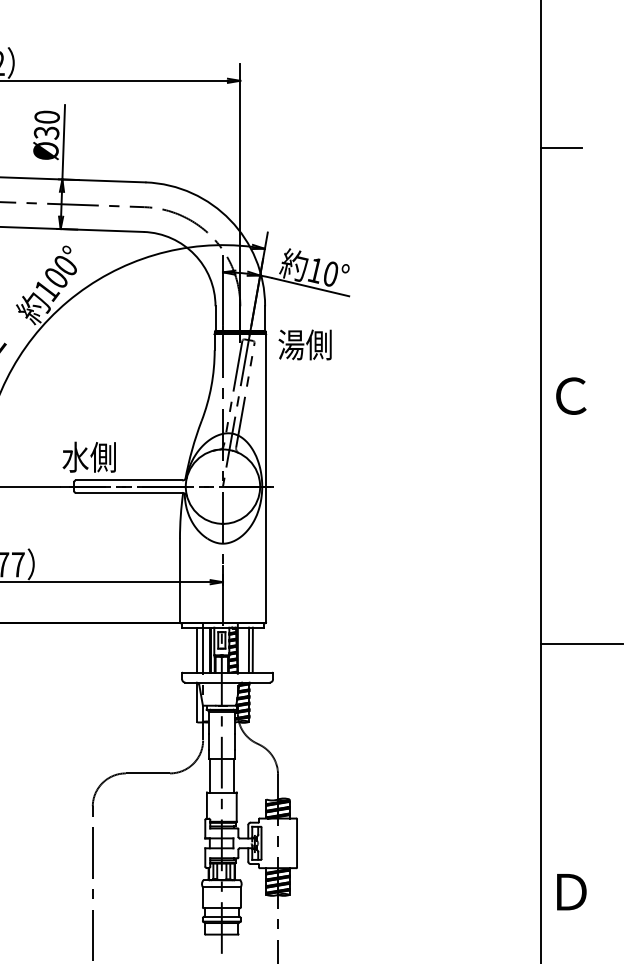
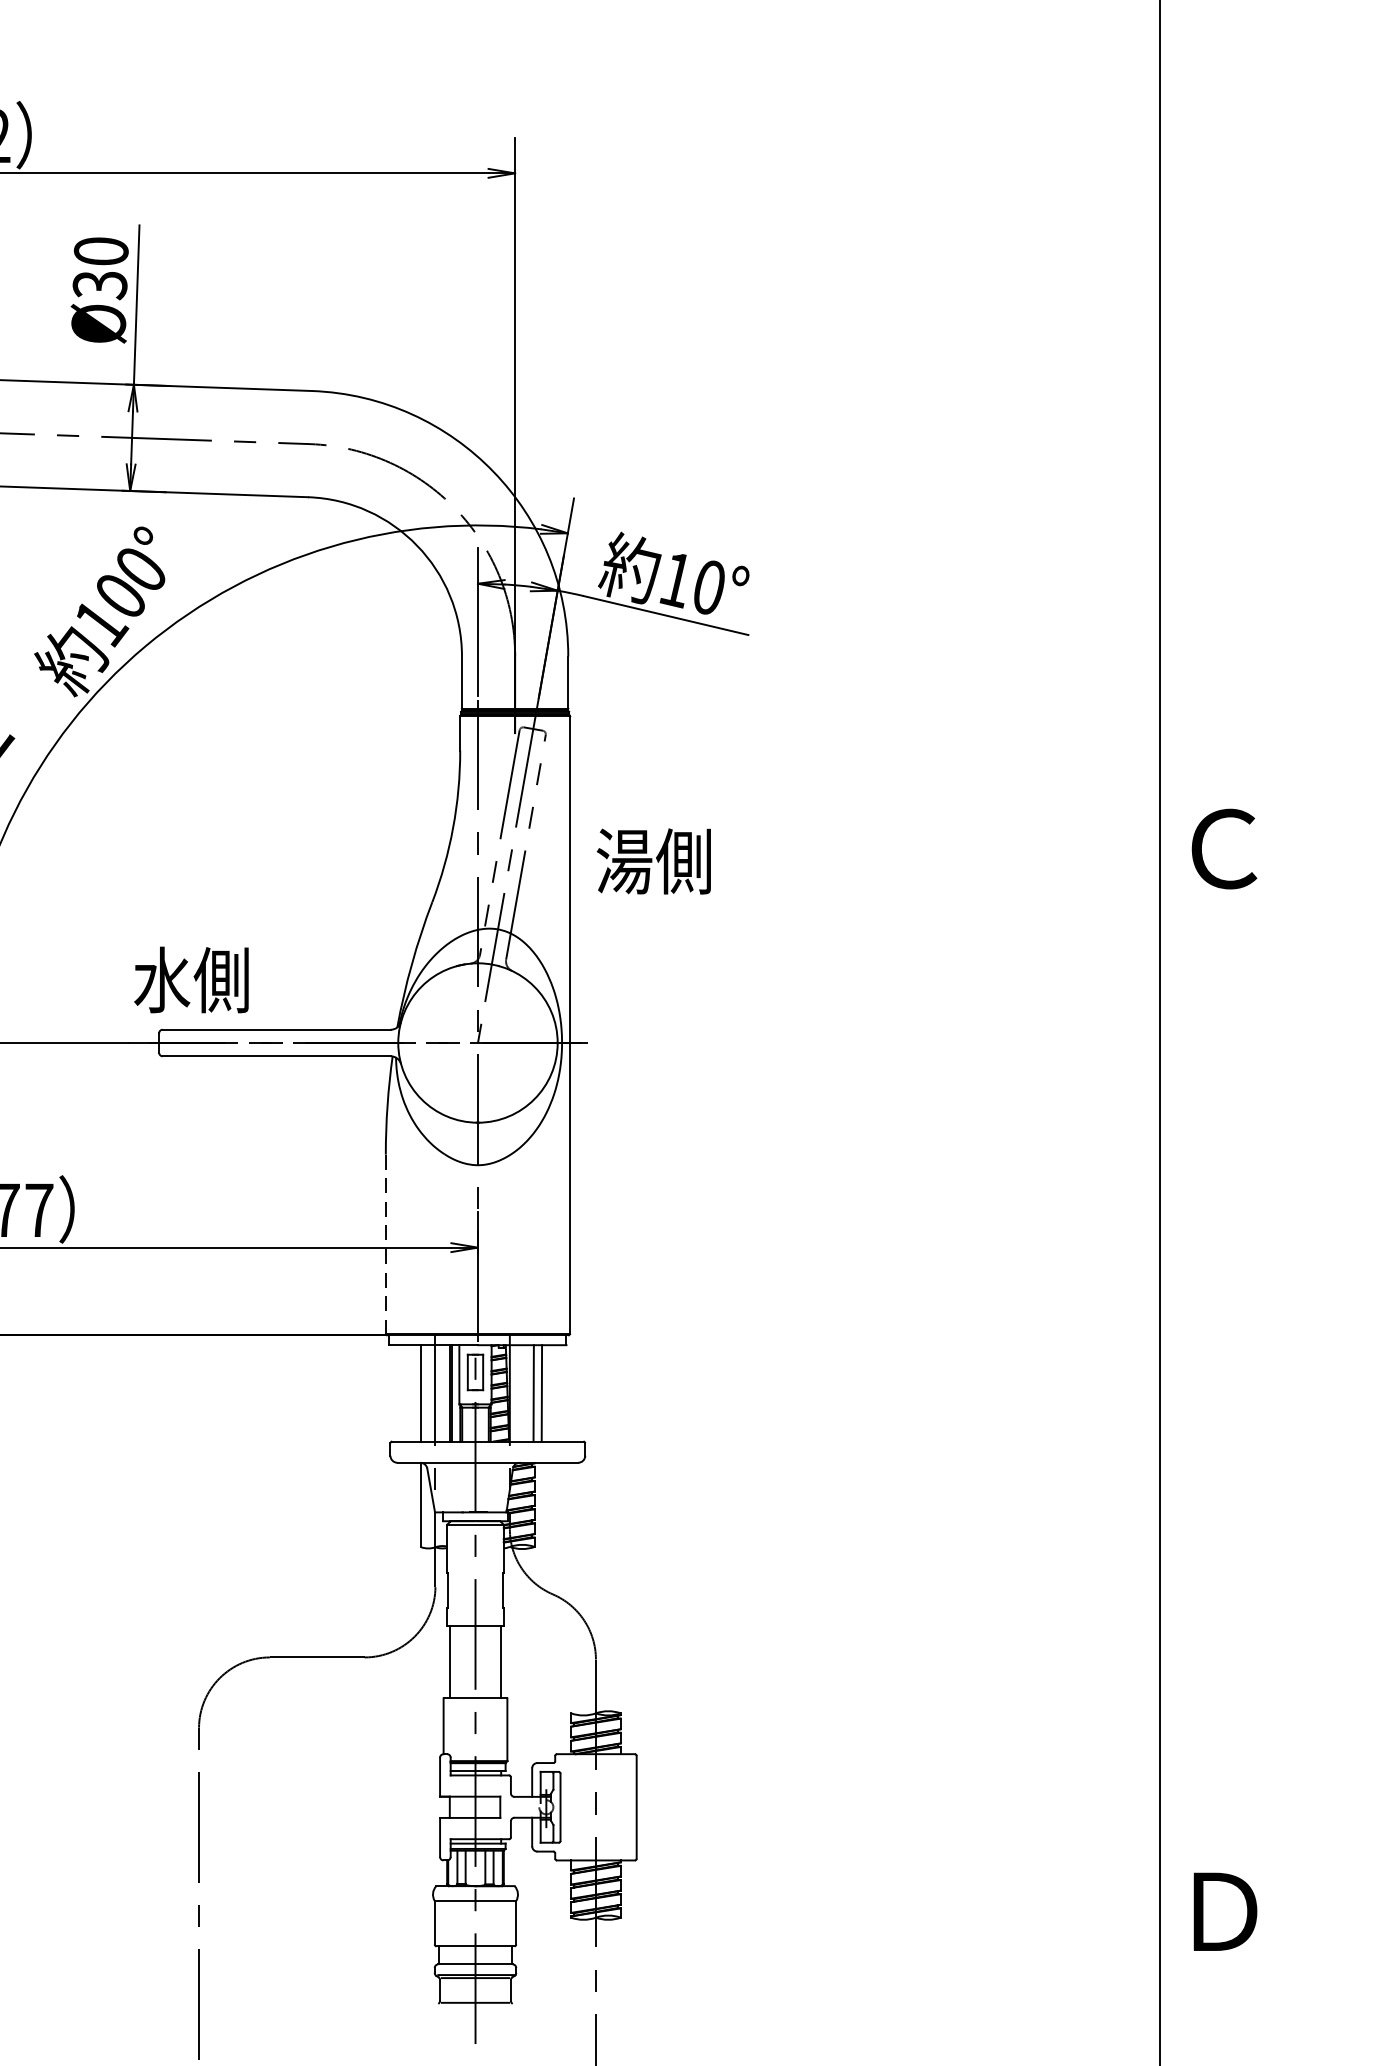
line: (561, 148) -> (1203, 318), removed
text: (304, 344) -> (652, 860), moved
line: (179, 580) -> (384, 1244), solid -> dashed
line: (581, 644) -> (1246, 1381), removed

